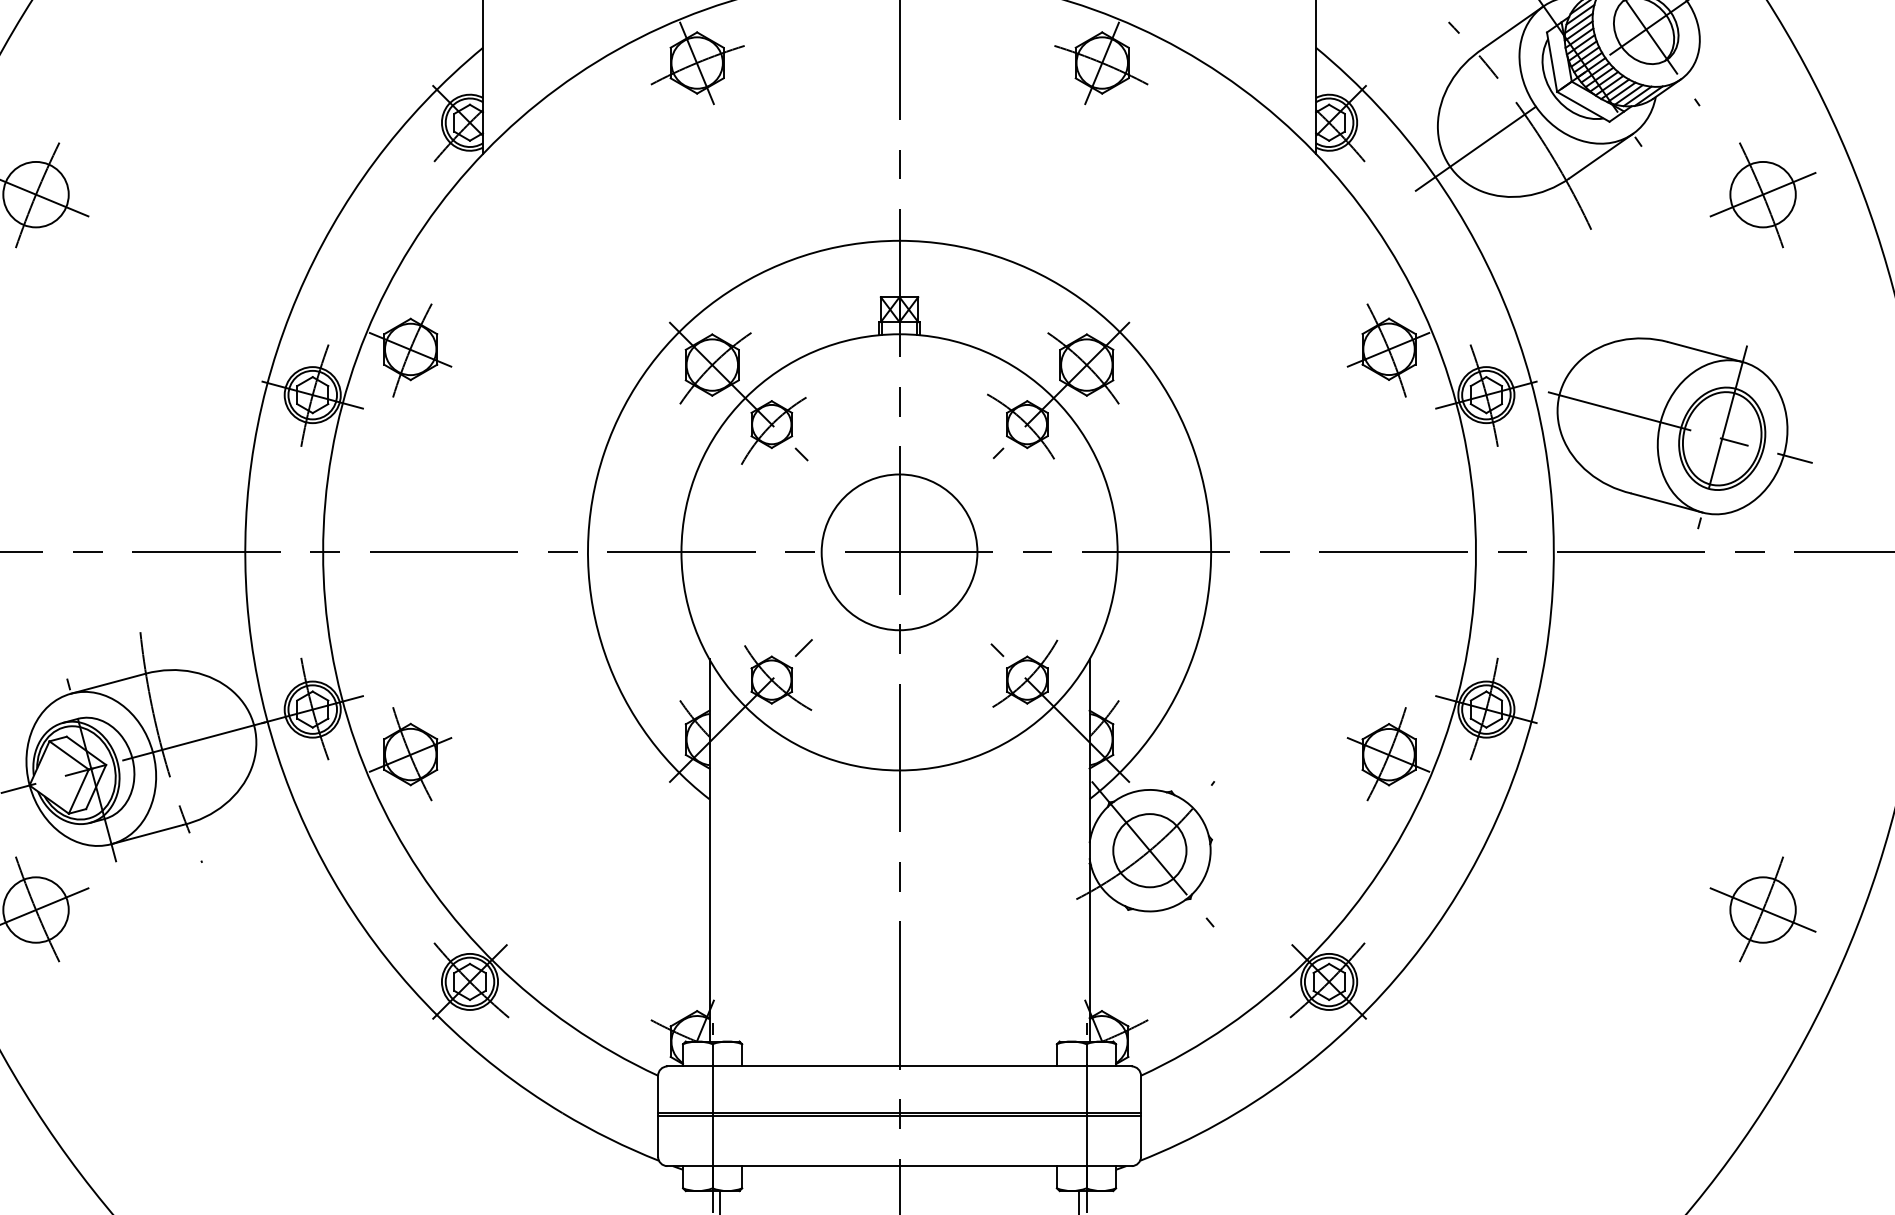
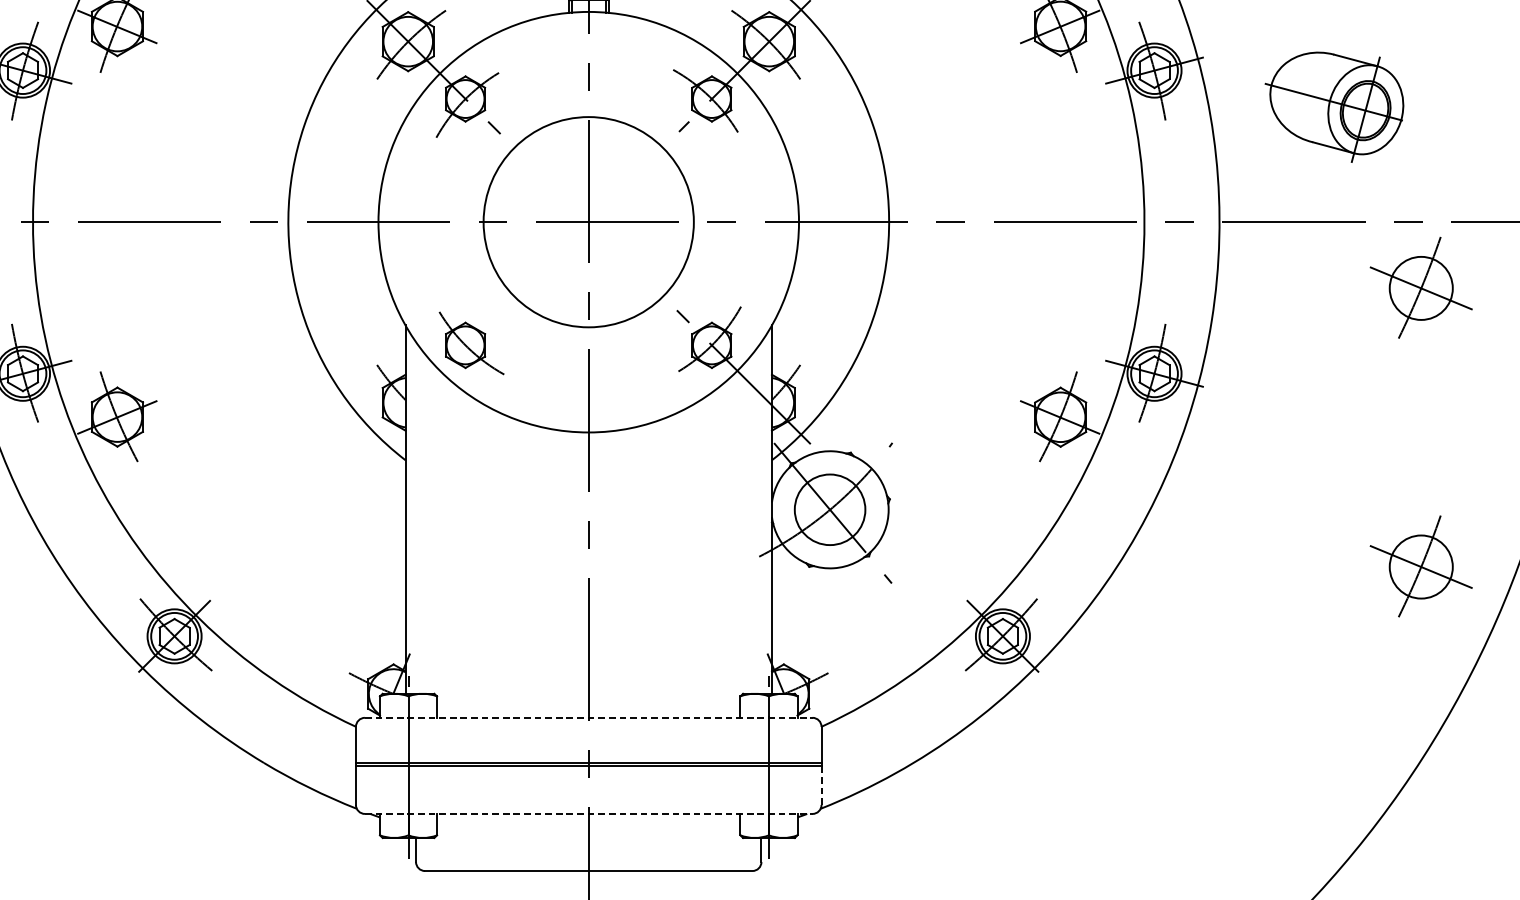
part: (1679, 433) -> (1340, 107), size x0.6
circle: (899, 552) -> (588, 222), size x1.4
part: (1762, 620) -> (1420, 287), added
line: (740, 710) -> (435, 374), removed
line: (900, 1066) -> (589, 717), solid -> dashed
line: (1141, 1136) -> (822, 785), solid -> dashed
line: (900, 1166) -> (589, 814), solid -> dashed

